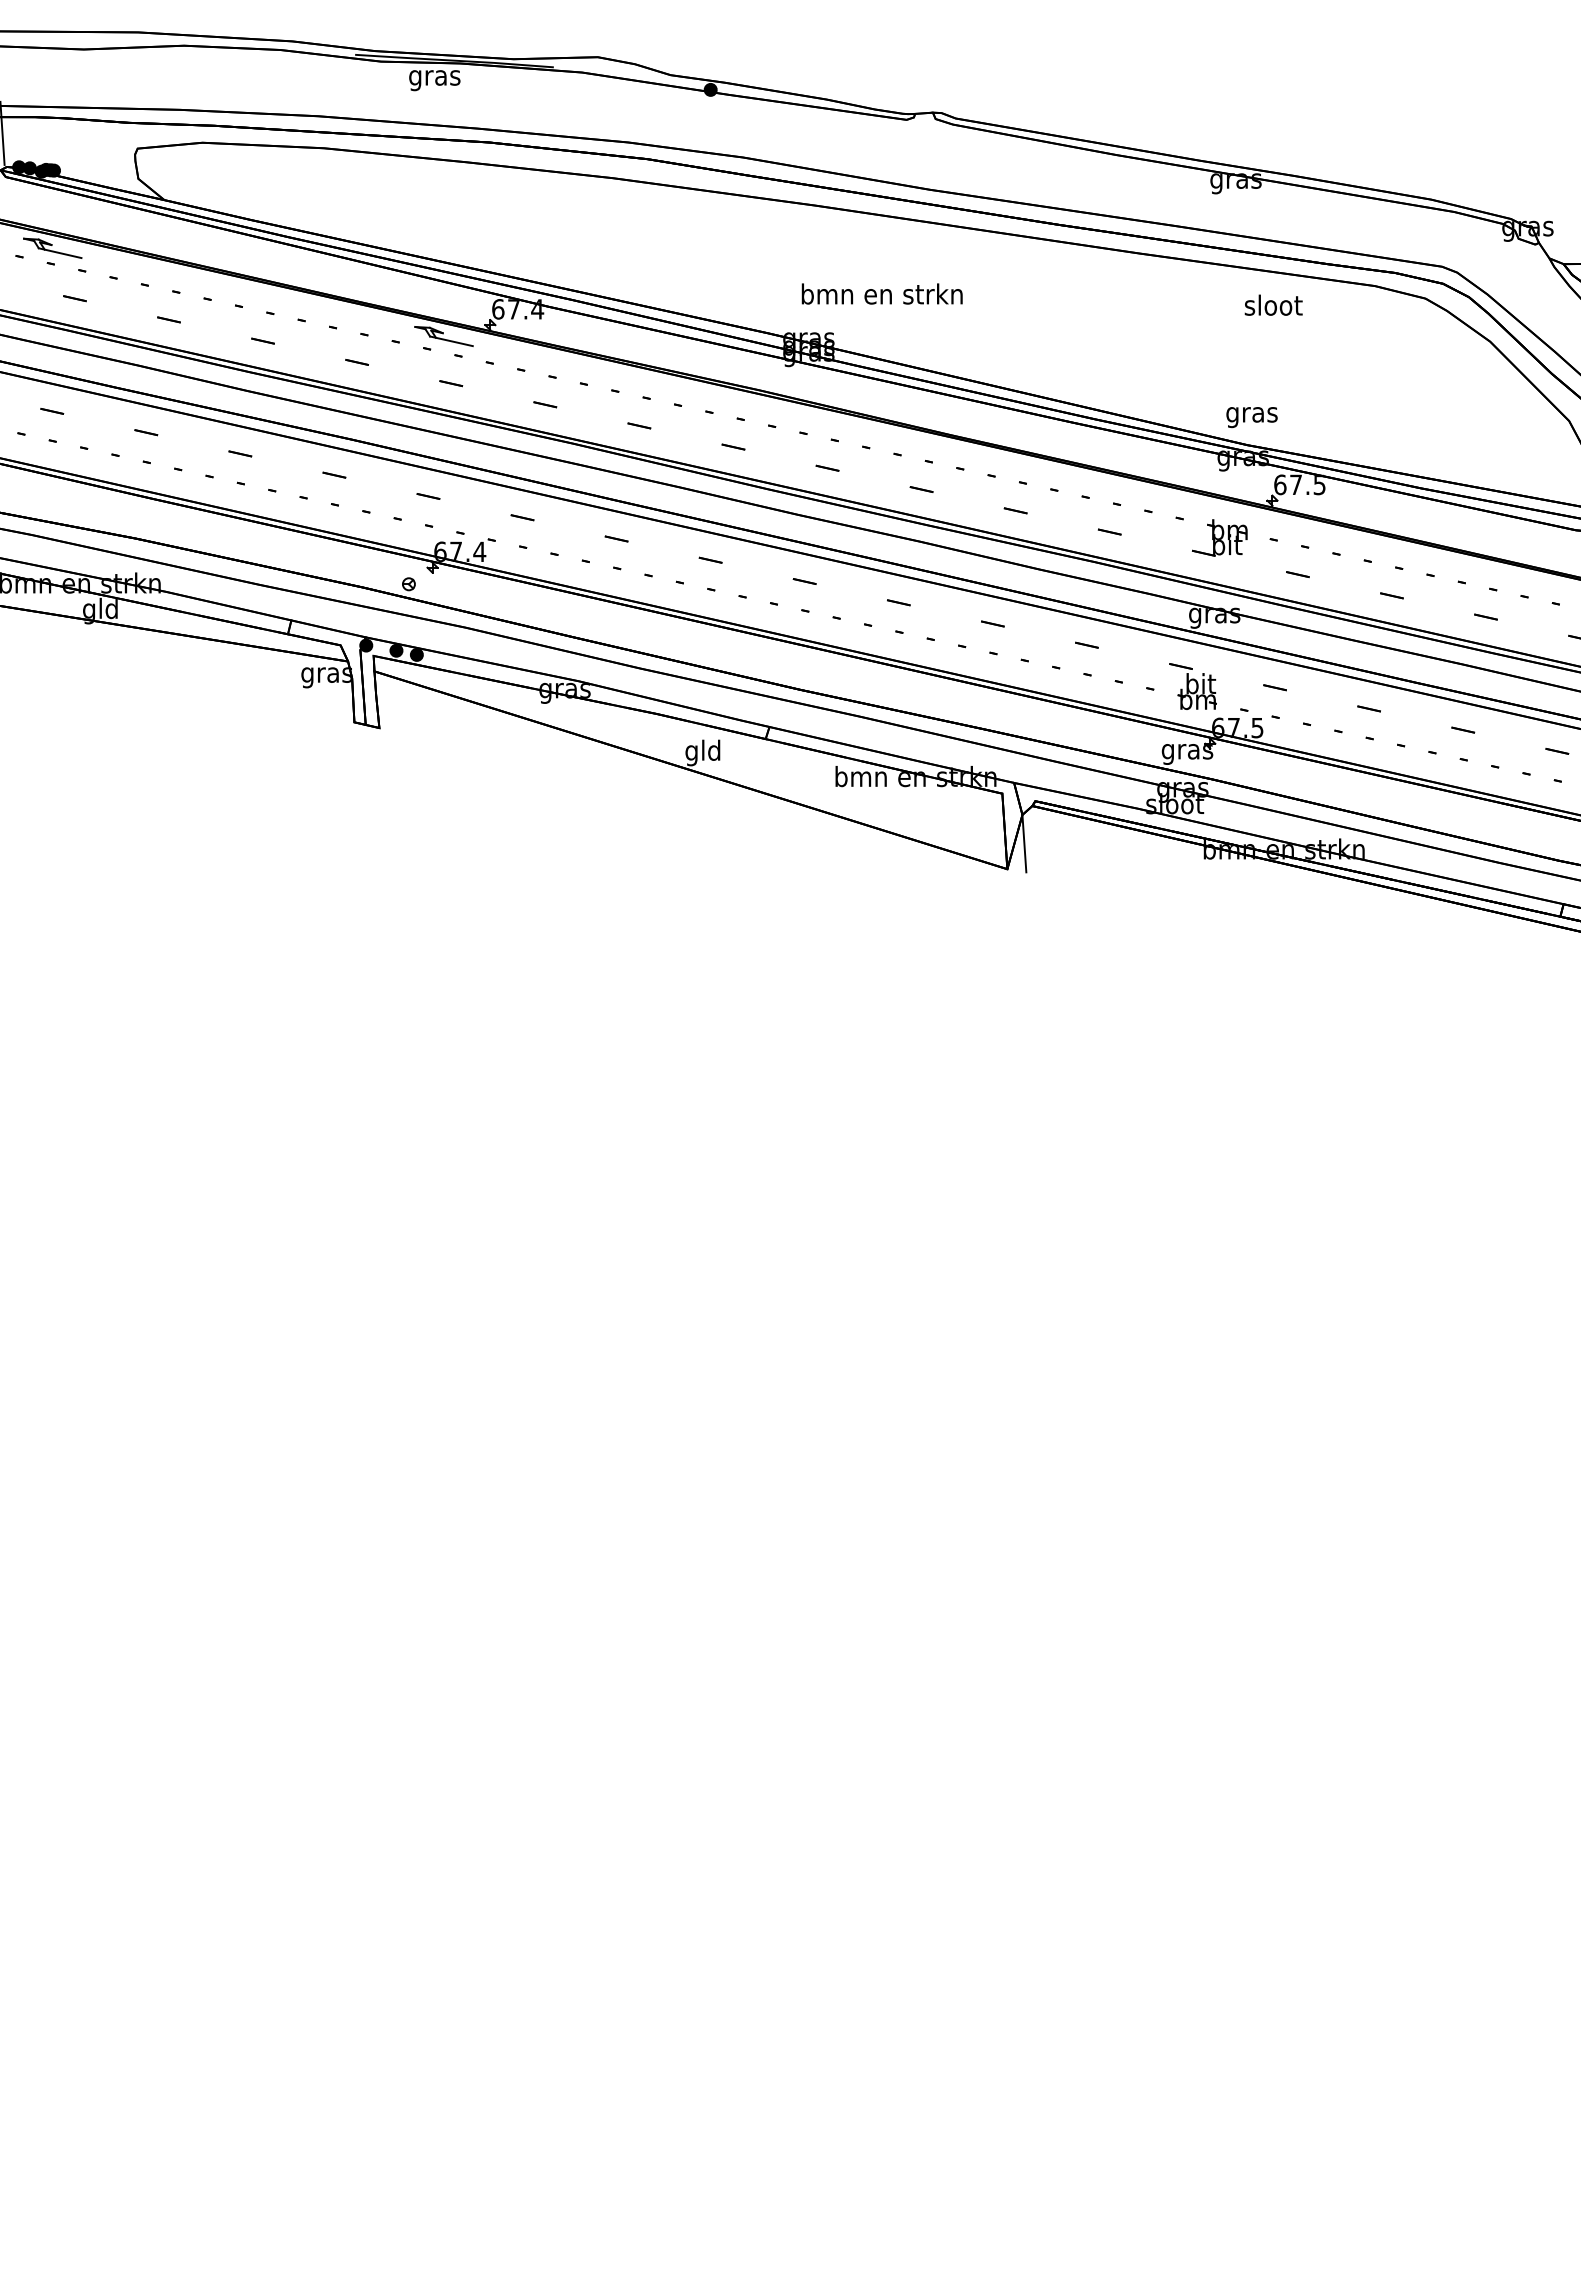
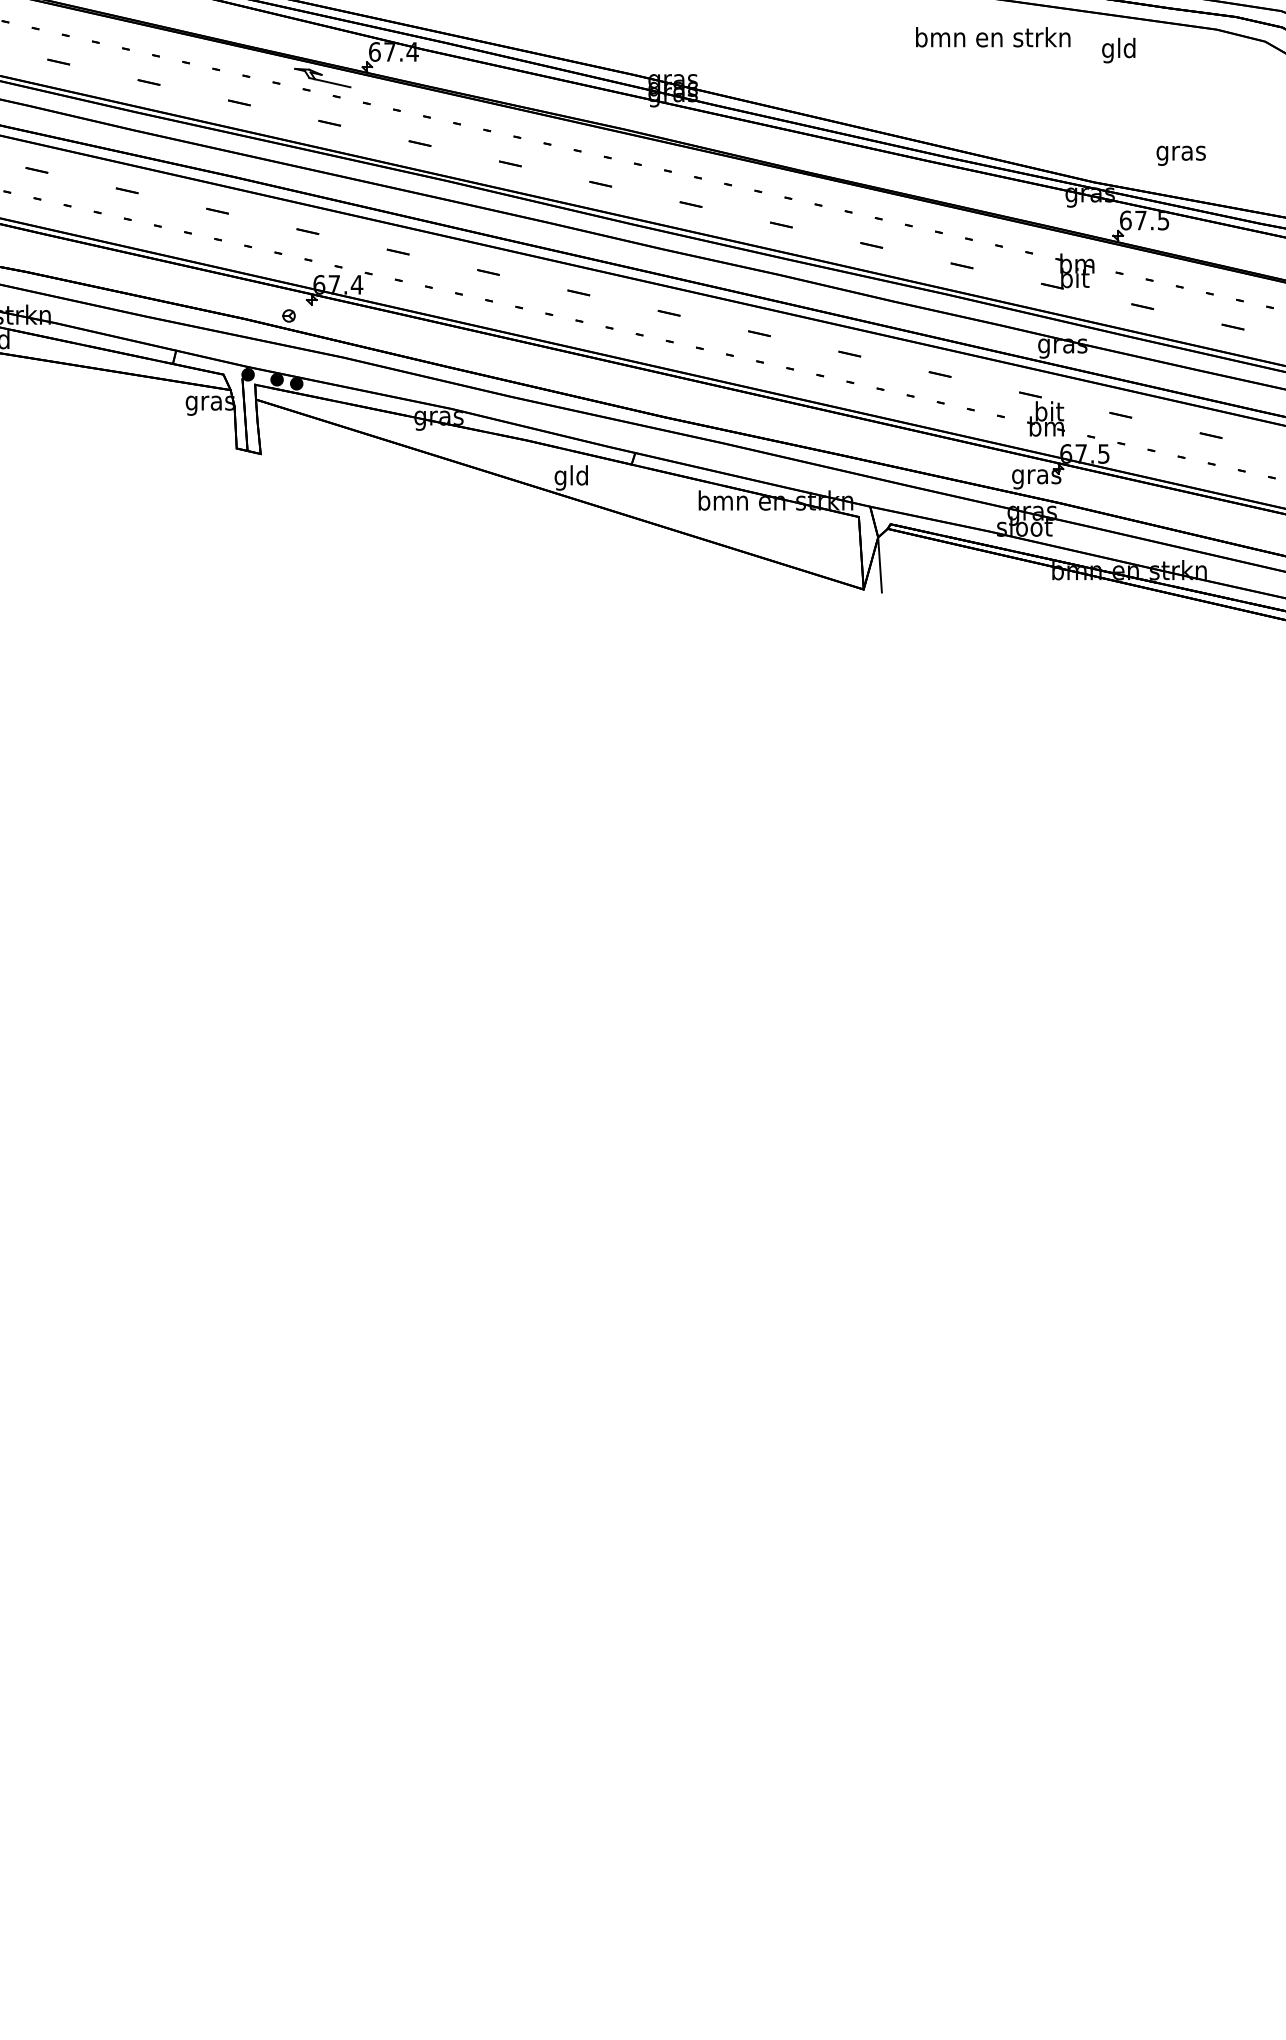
text: (881, 293) -> (992, 36), moved
text: (1273, 307) -> (1119, 50), sloot -> gld
text: (1251, 417) -> (1180, 155), moved

